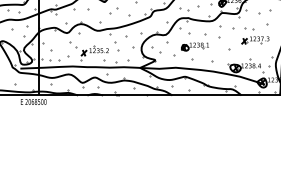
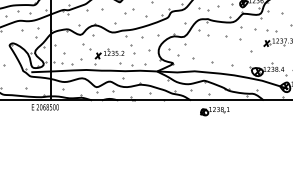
part: (194, 46) -> (214, 110), moved

